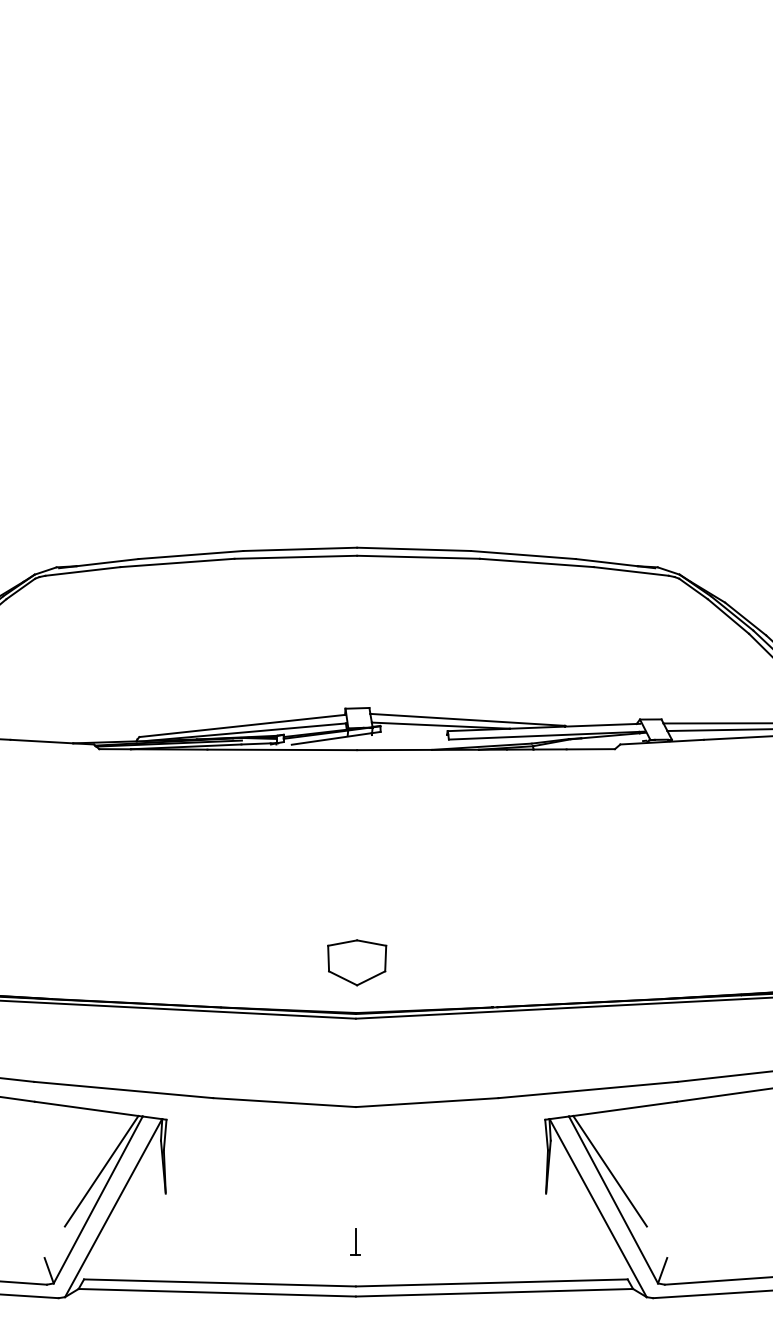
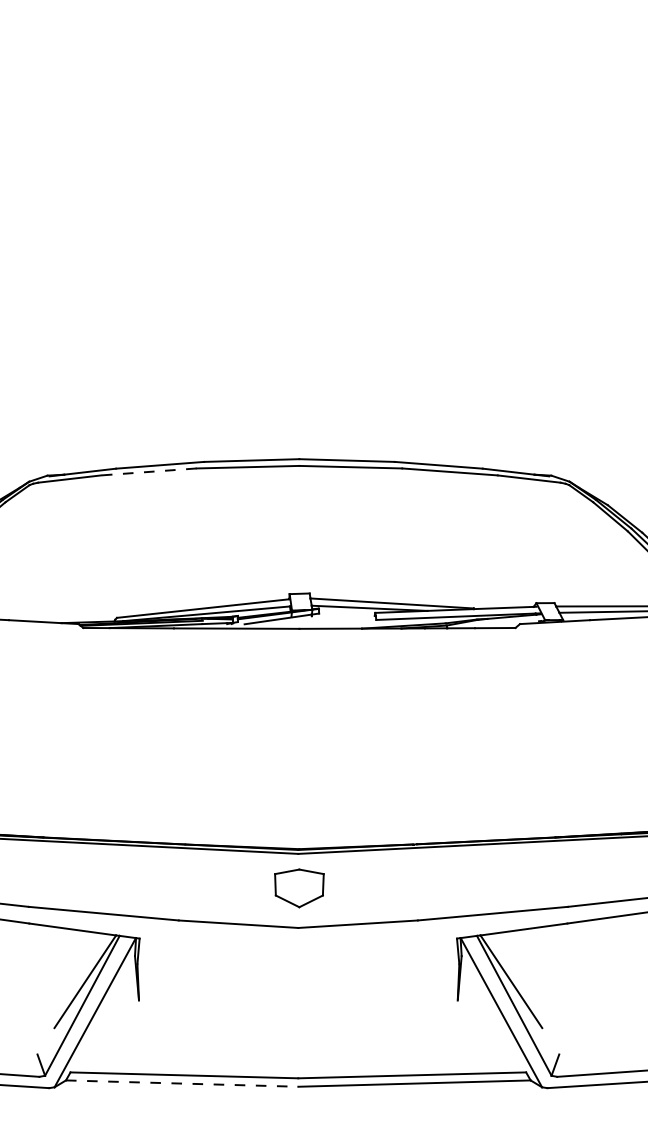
line: (177, 562) -> (148, 471), solid -> dashed
part: (357, 962) -> (299, 888), moved
part: (355, 1241) -> (298, 1040), removed
line: (217, 1292) -> (182, 1083), solid -> dashed

